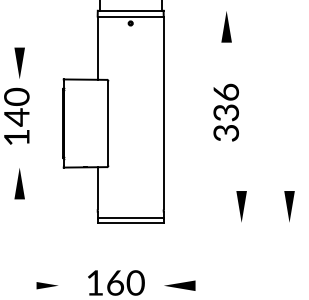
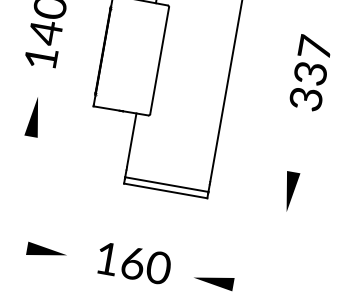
text: (226, 91) -> (315, 46), 336 -> 337
part: (241, 206) -> (290, 191), moved
part: (47, 285) -> (46, 251), size x1.43

